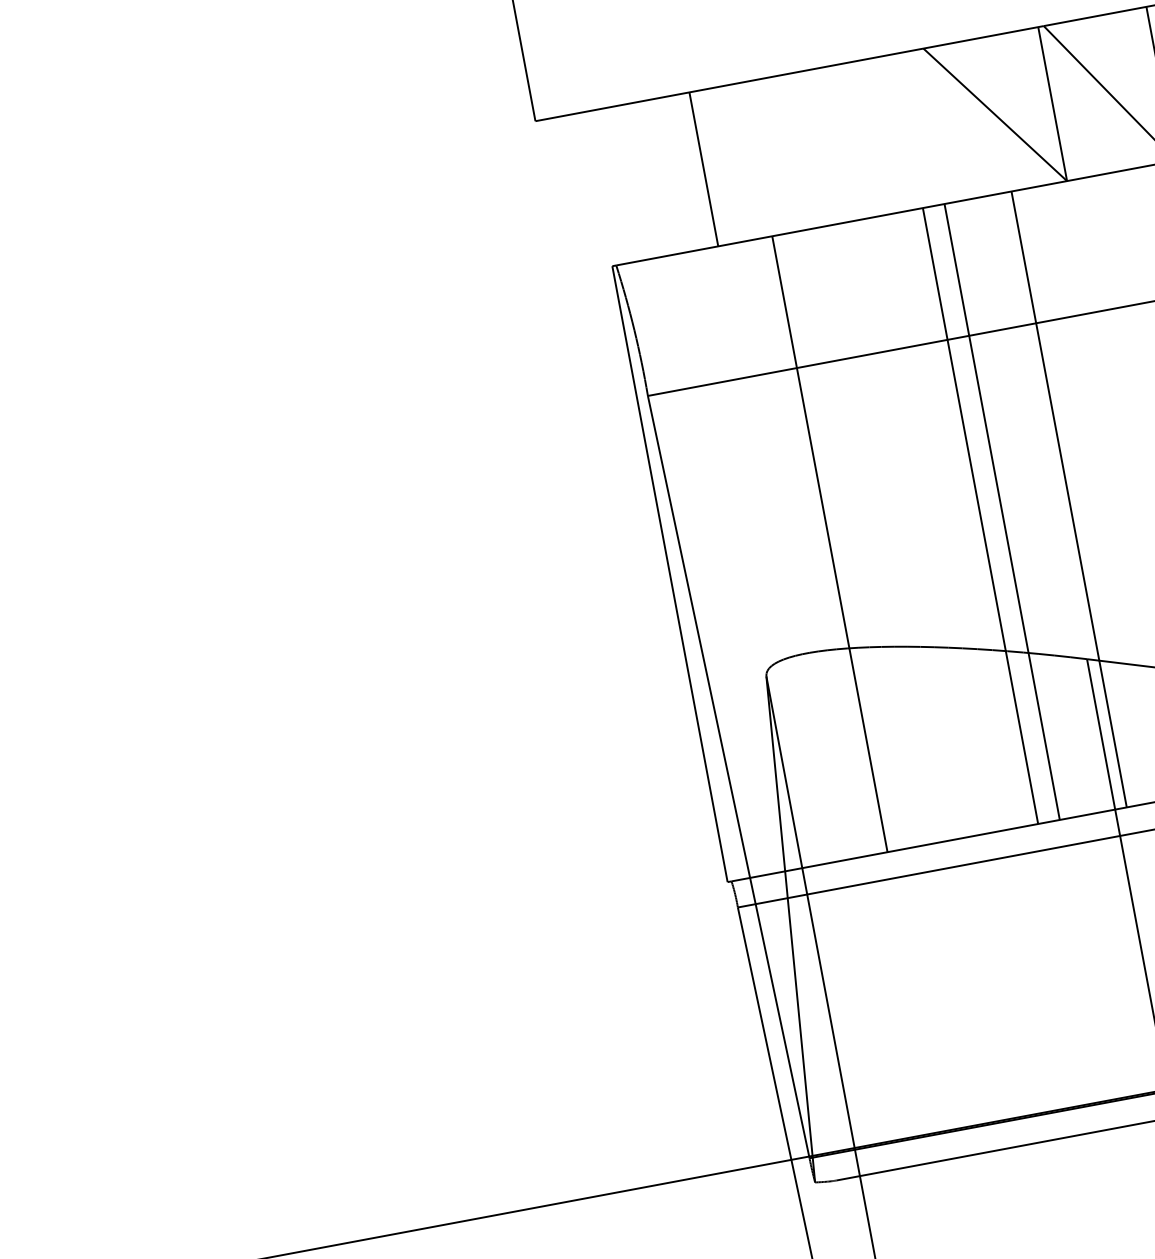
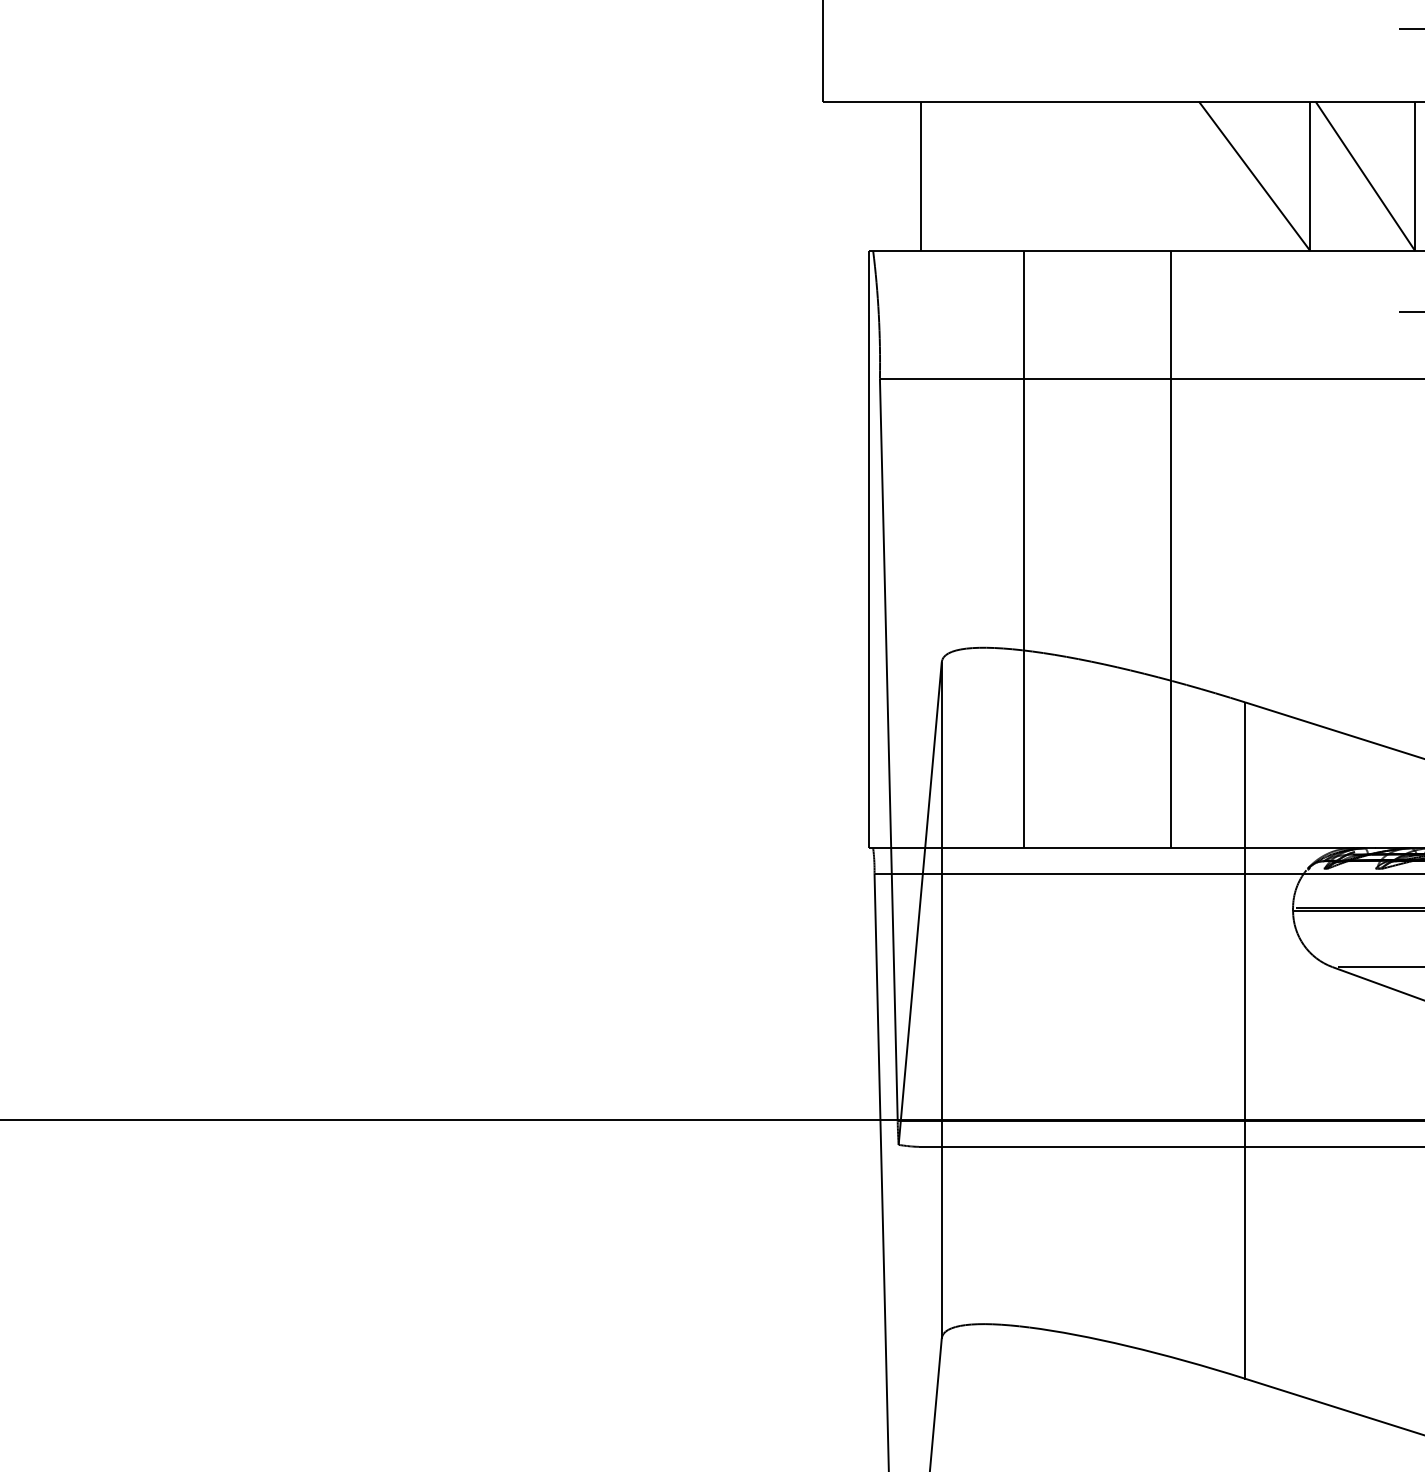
line: (704, 168) -> (921, 175), moved
line: (1069, 499) -> (1256, 549), removed
line: (1002, 511) -> (1191, 549), removed

